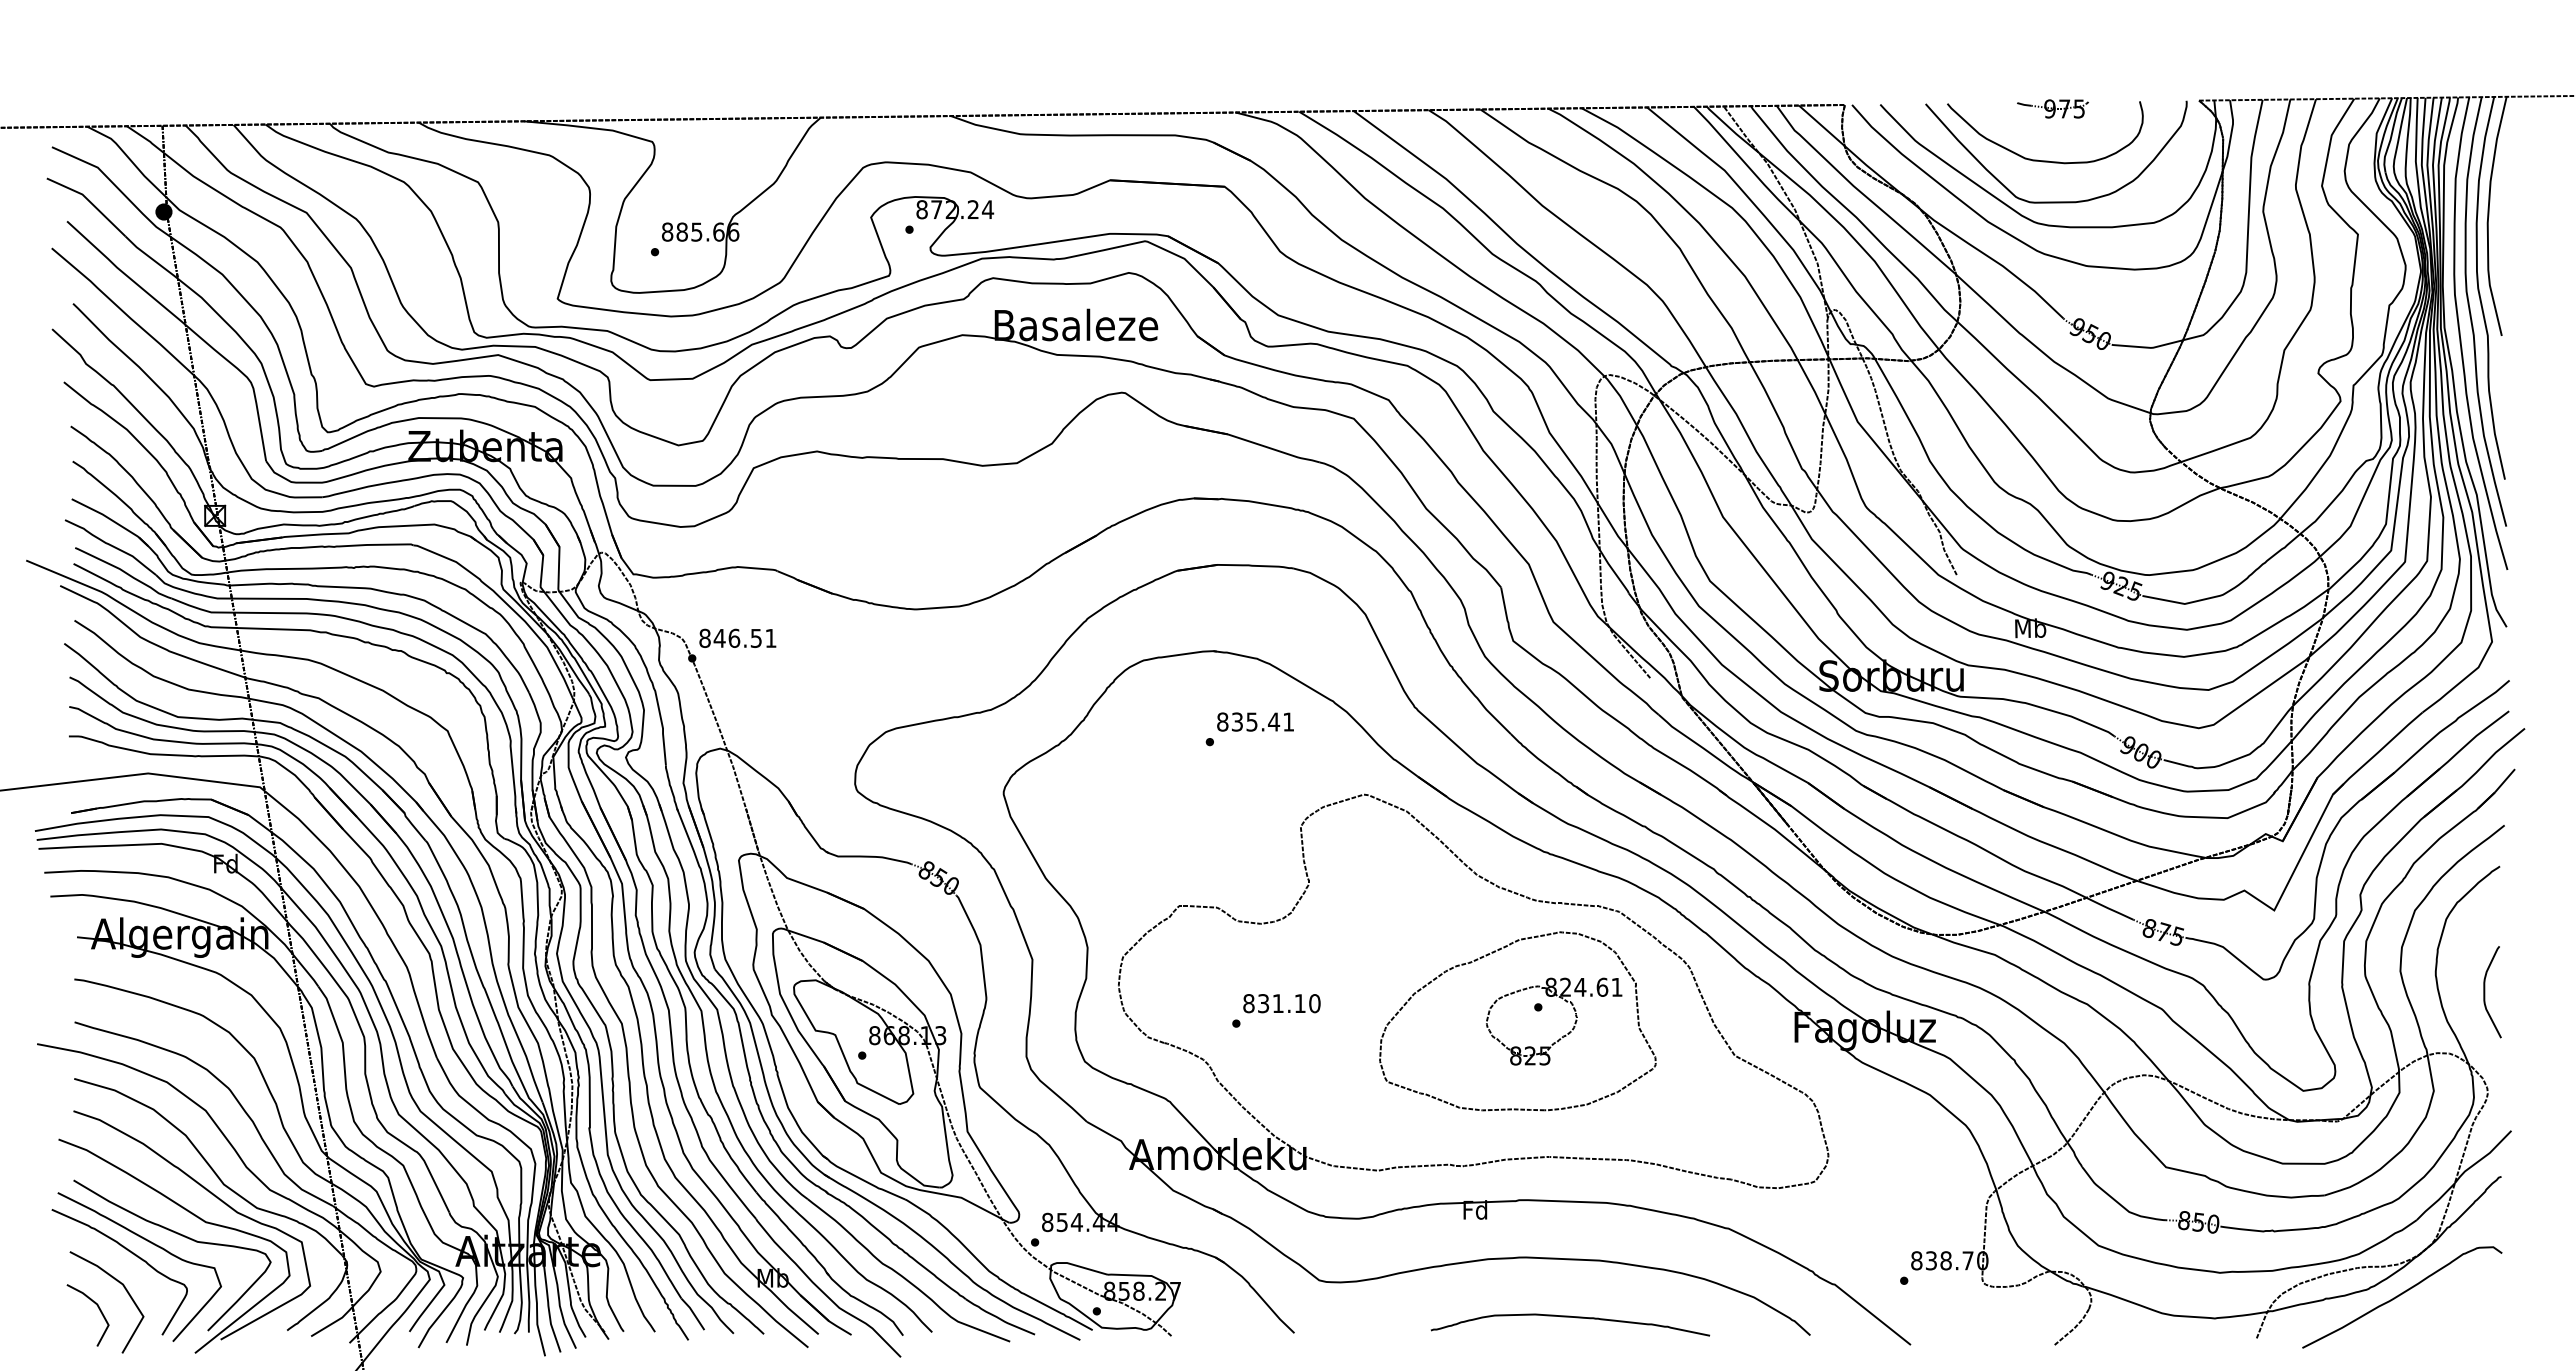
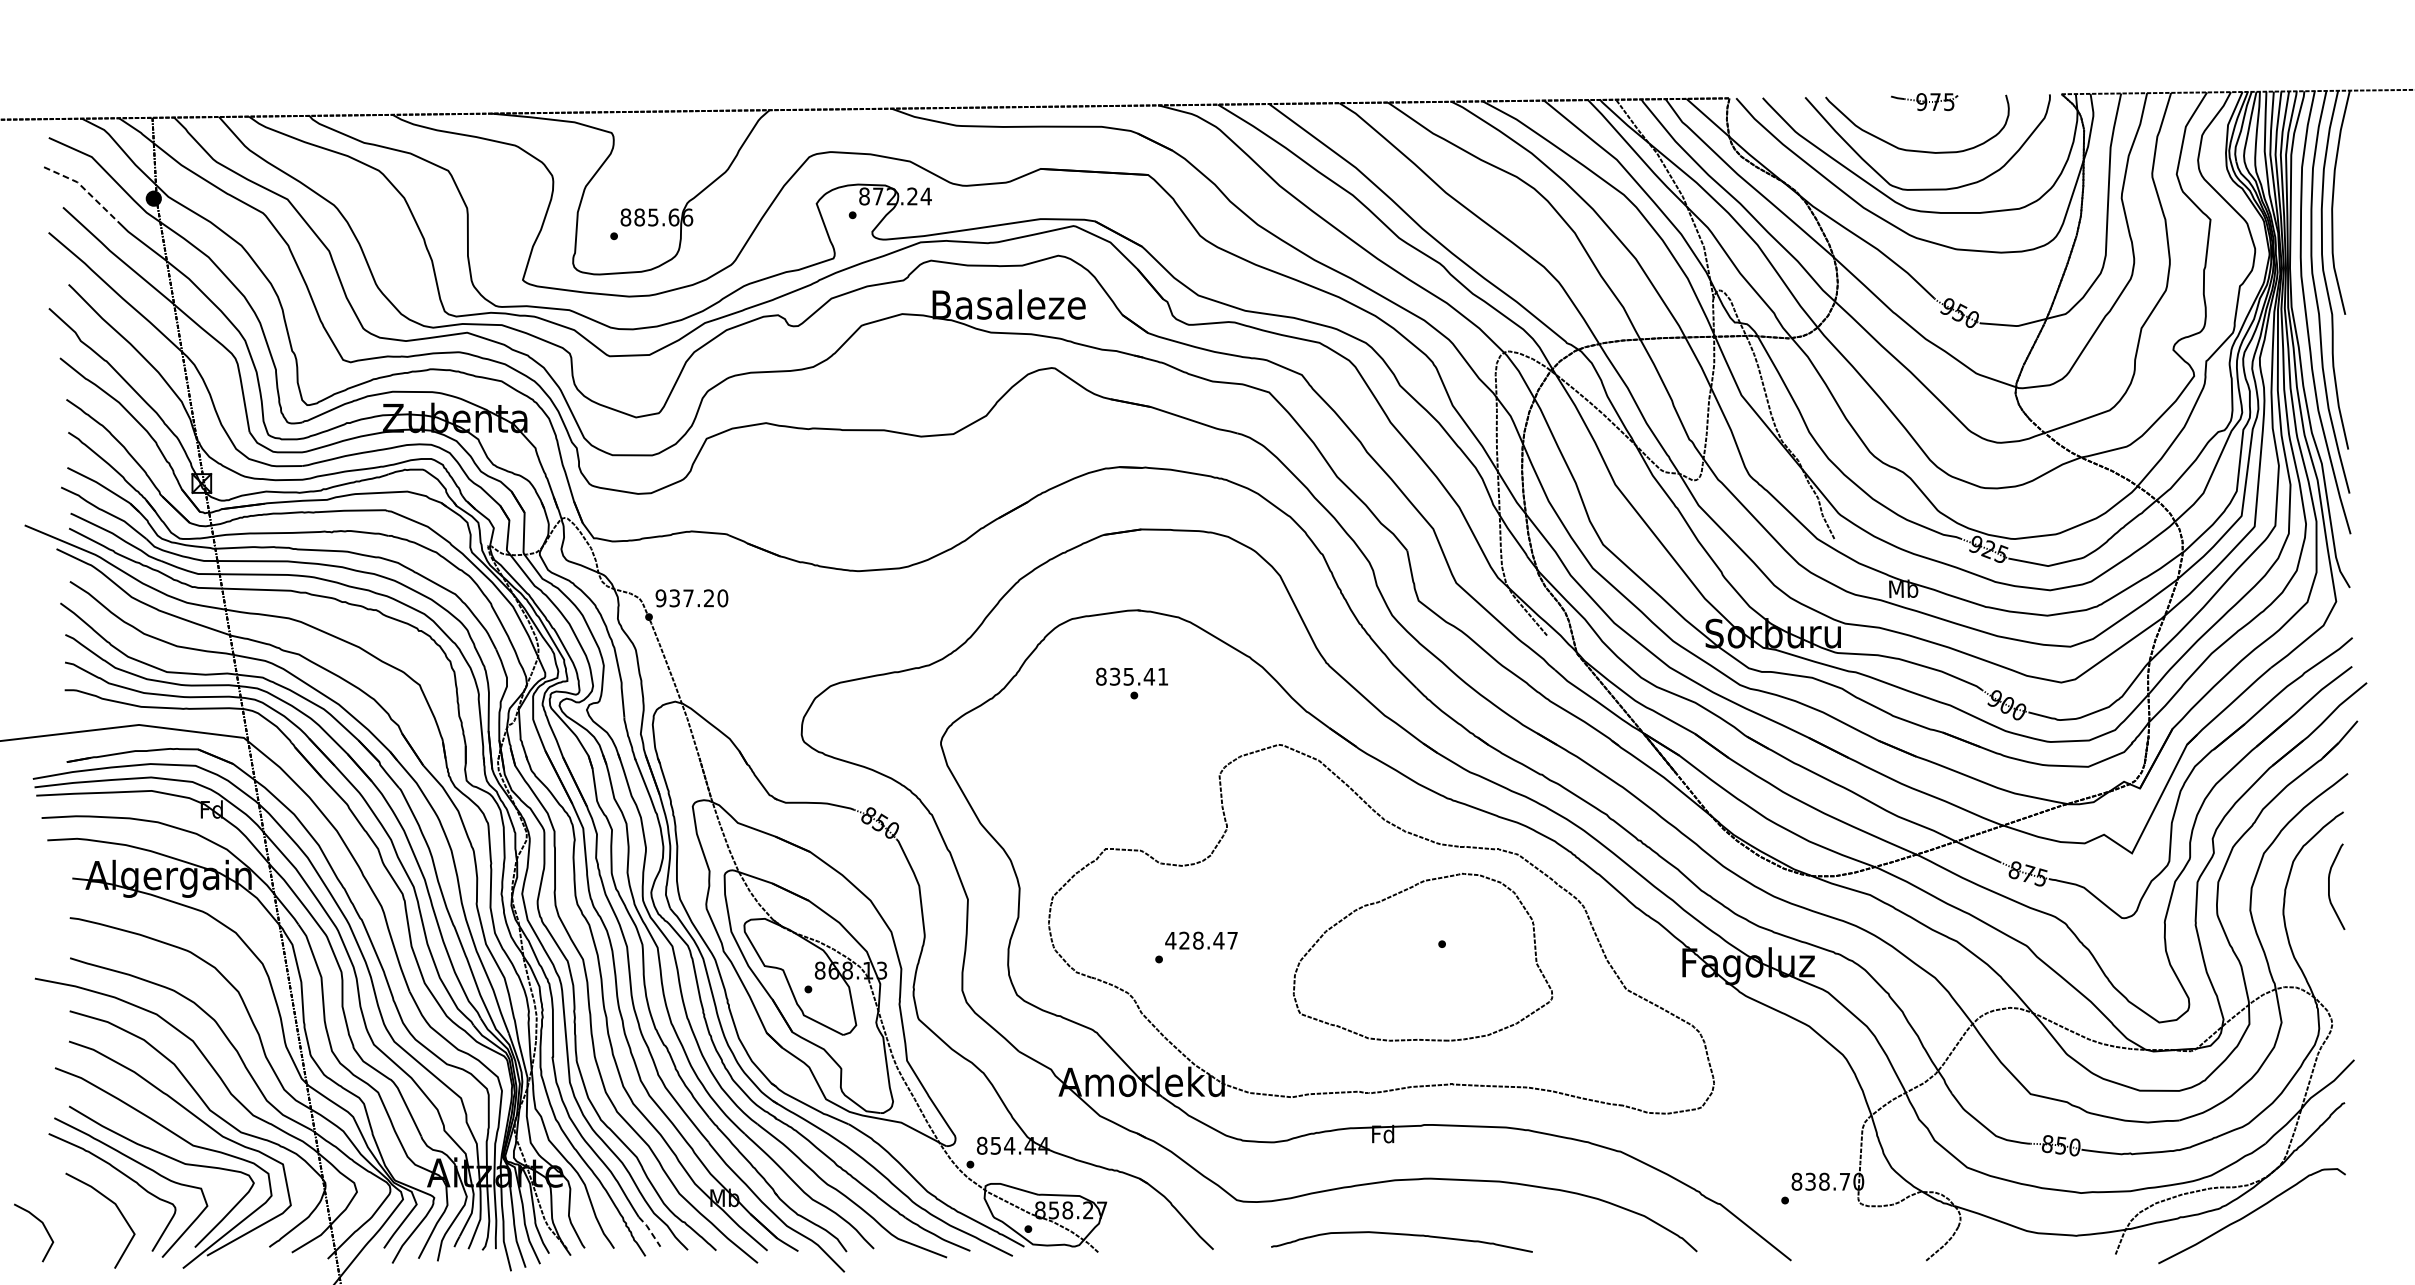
line: (89, 201) -> (84, 188), solid -> dashed
text: (737, 638) -> (691, 598), 846.51 -> 937.20
text: (1255, 721) -> (1132, 676), moved
curve: (2485, 992) -> (2330, 887), moved
text: (1281, 1003) -> (1201, 940), 831.10 -> 428.47
part: (1563, 1035) -> (1465, 970), removed
line: (97, 1307) -> (42, 1225), moved
line: (693, 1313) -> (650, 1231), solid -> dashed
curve: (1570, 1317) -> (1402, 1234), moved

